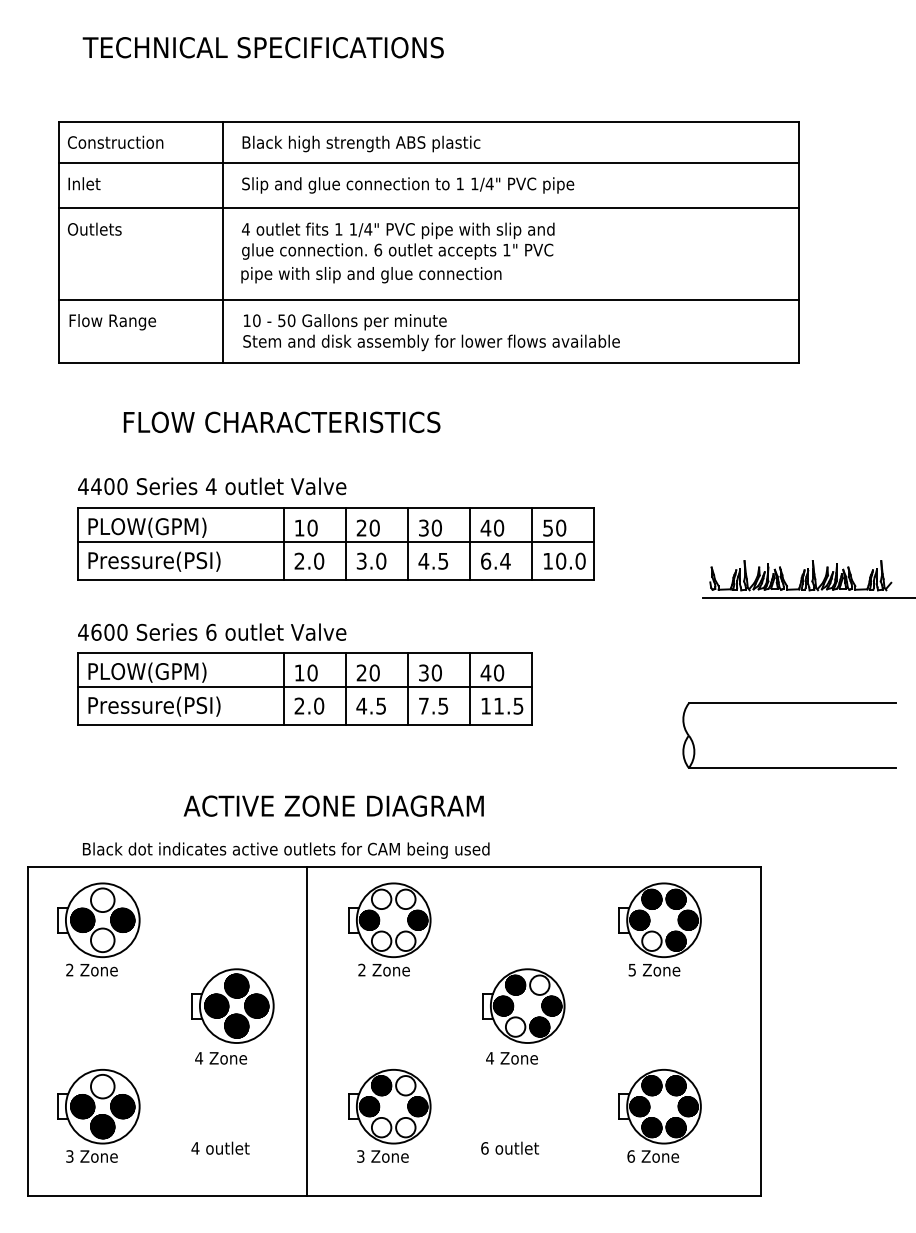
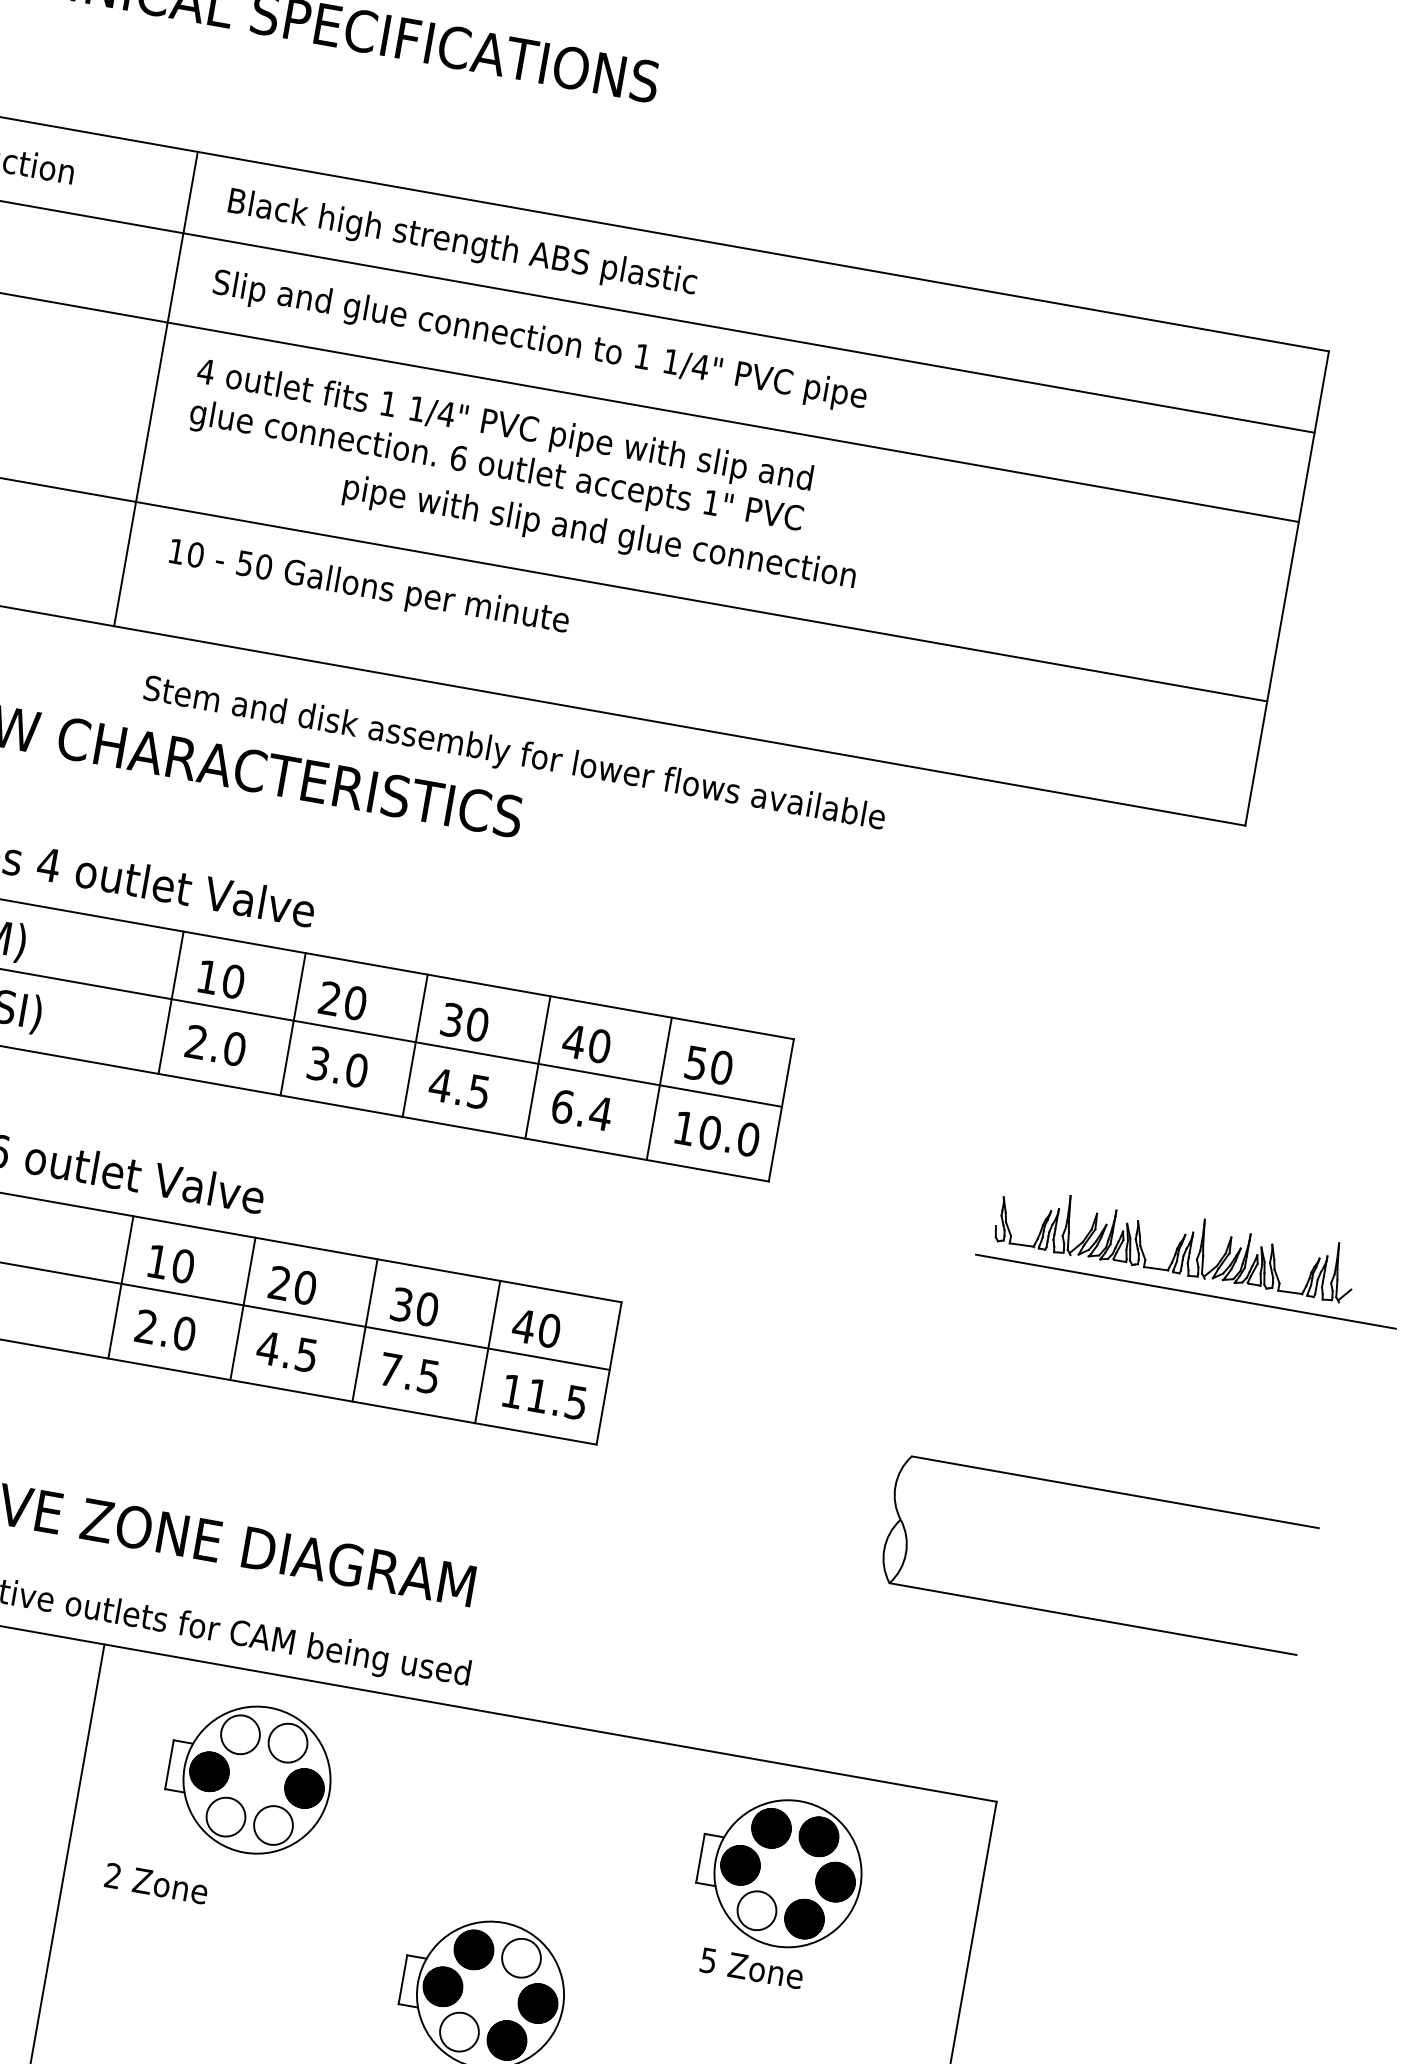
text: (371, 275) -> (599, 534), moved
text: (431, 342) -> (514, 754), moved
text: (383, 969) -> (155, 1882), moved

